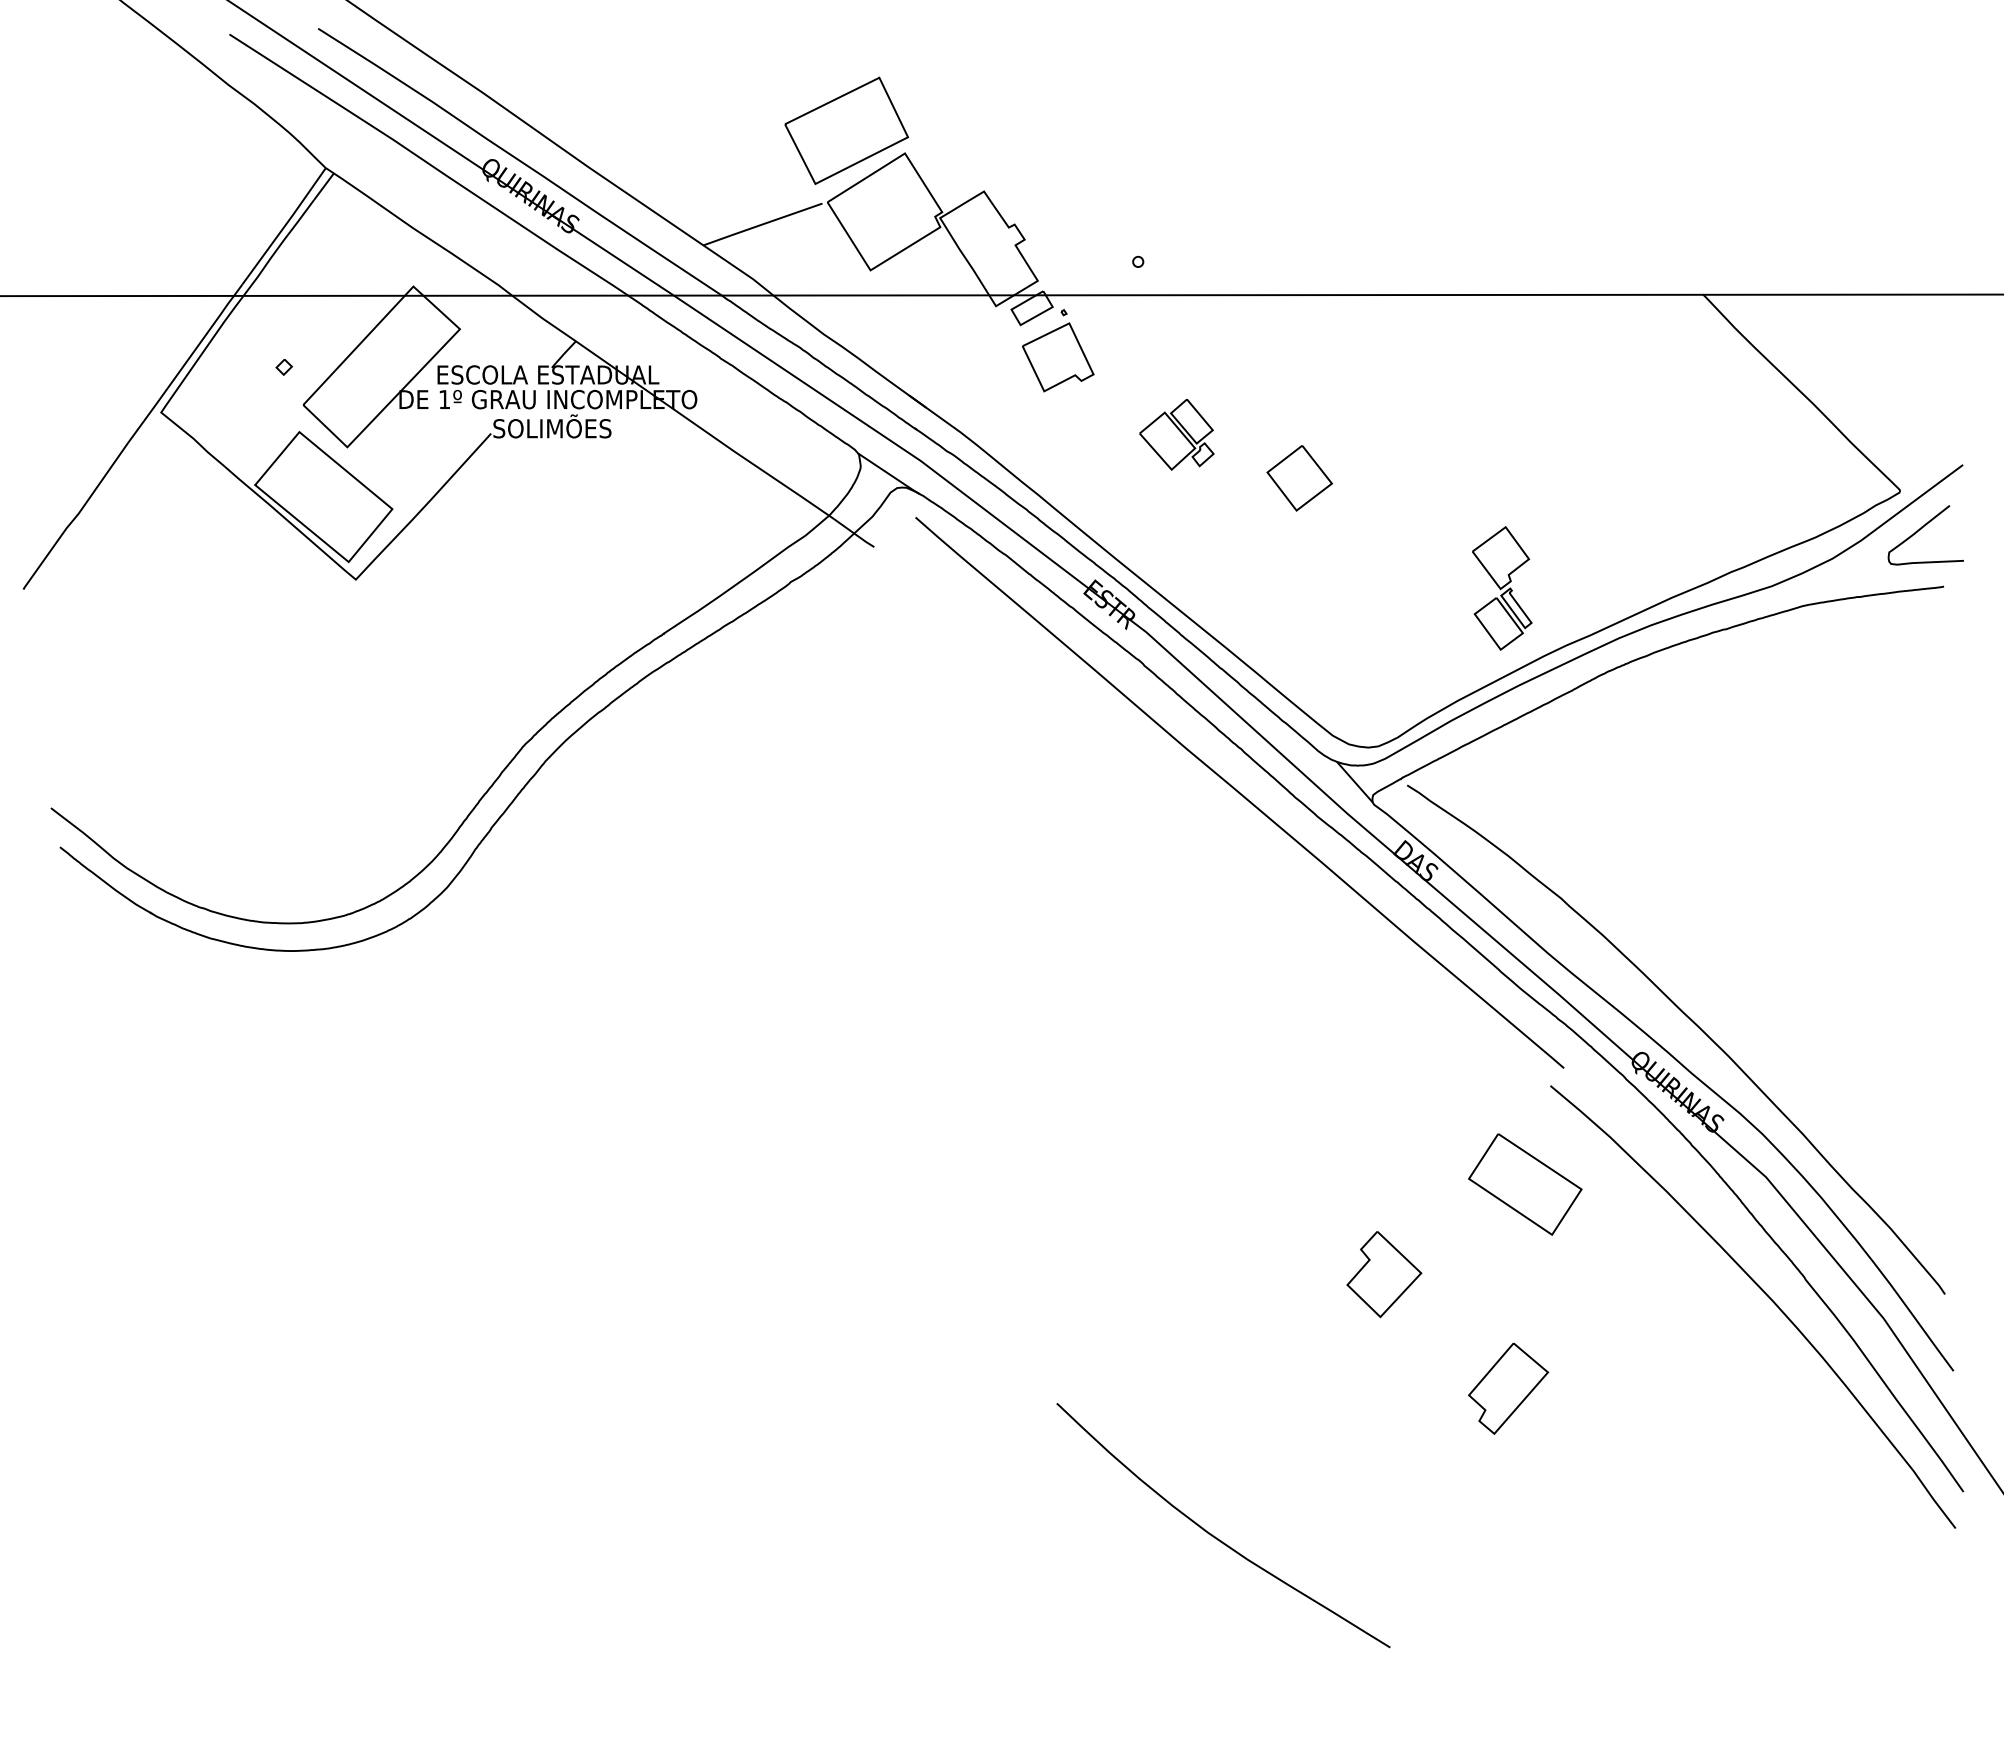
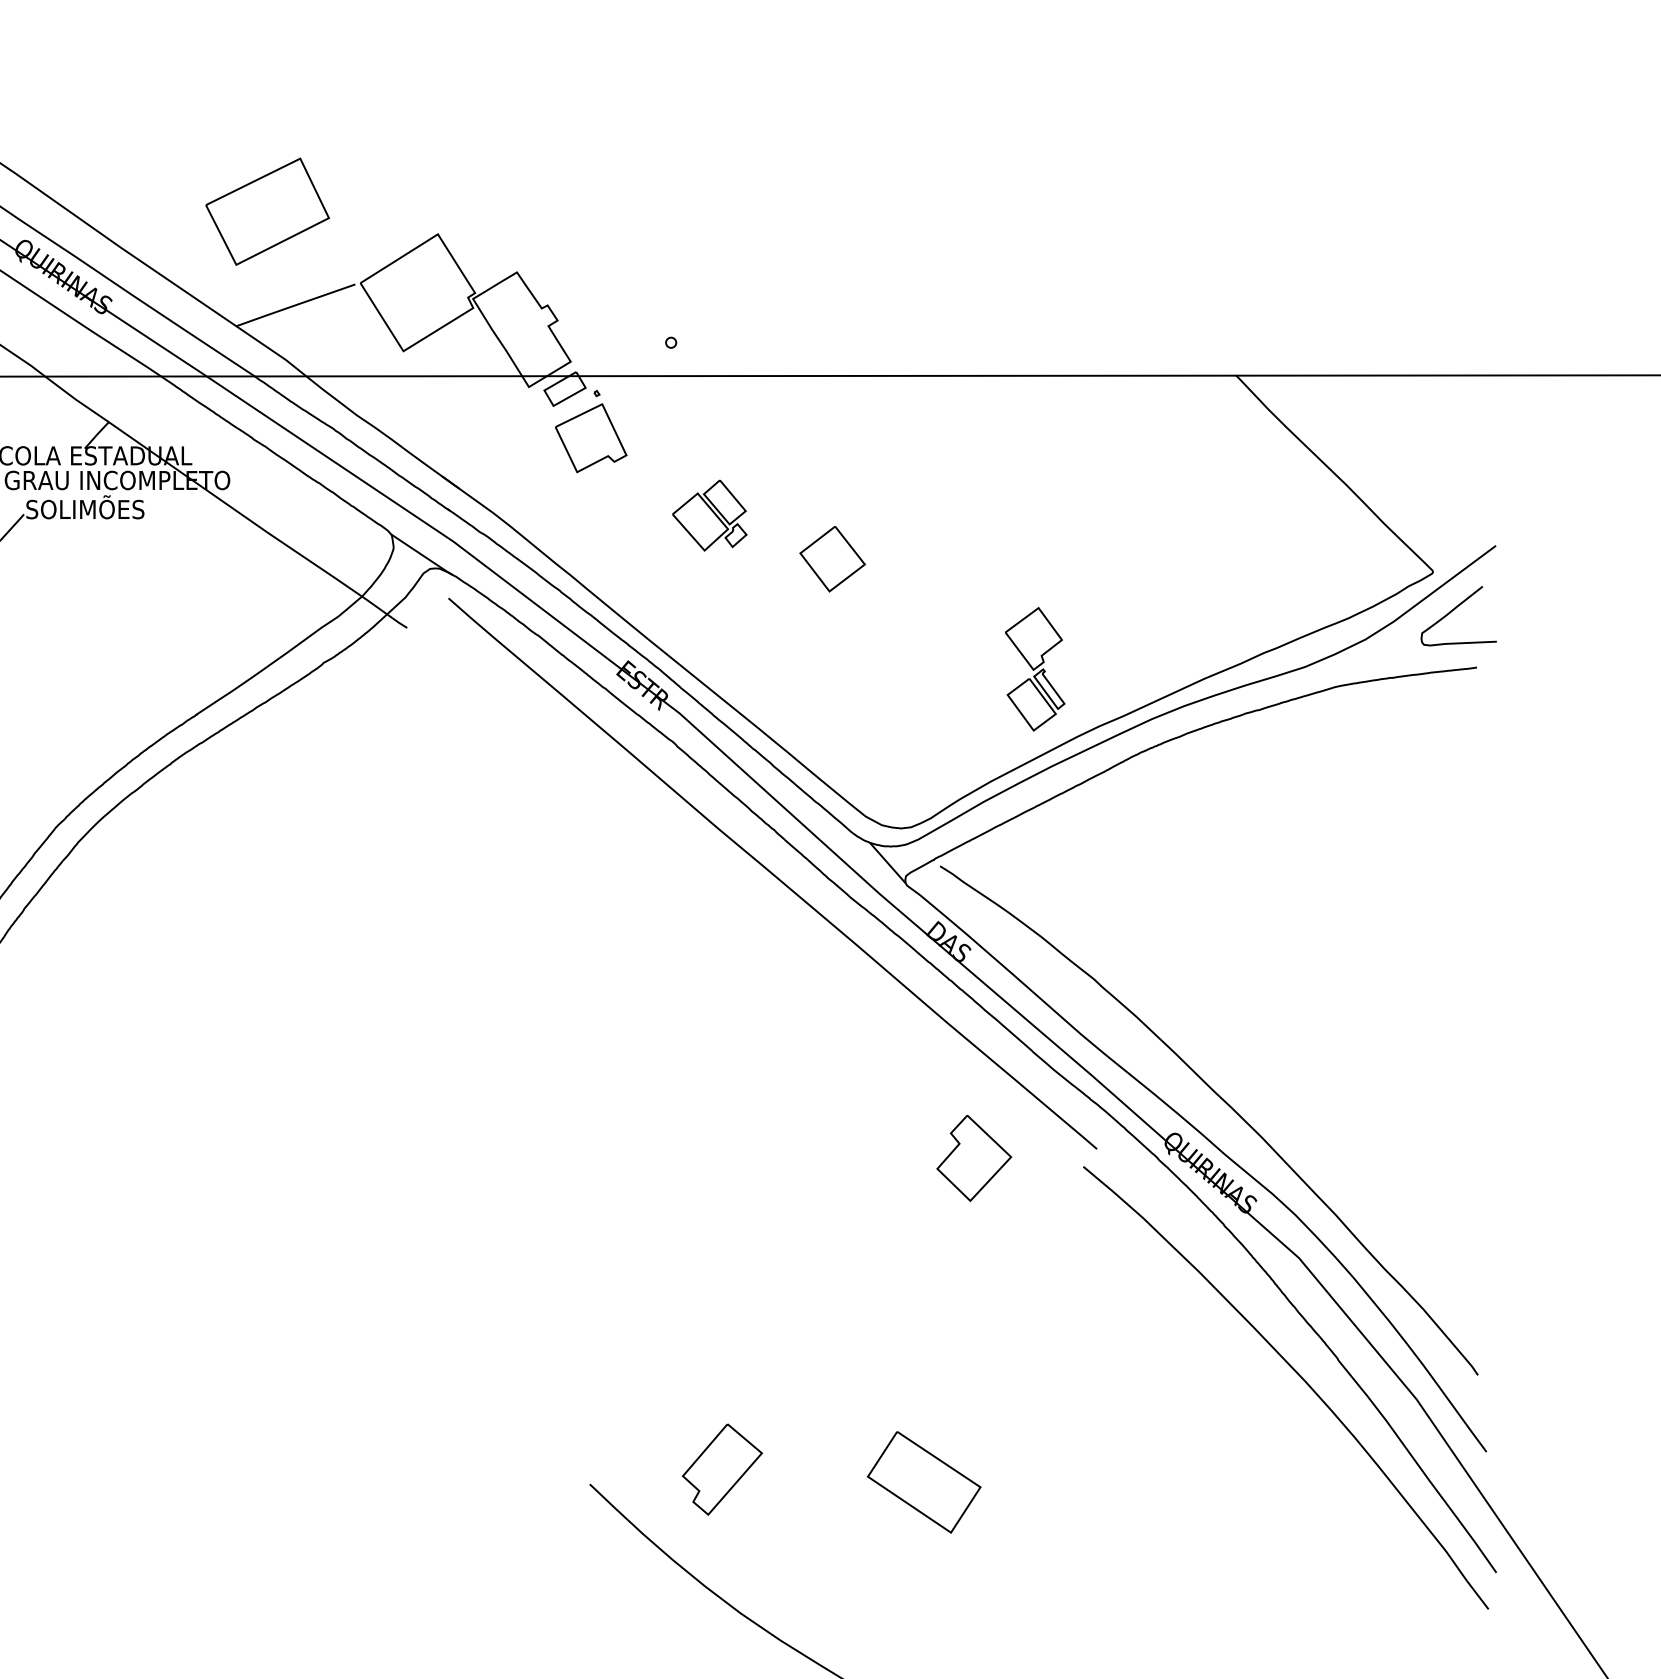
part: (846, 130) -> (267, 211), moved
part: (1525, 1184) -> (924, 1482), moved
part: (1384, 1274) -> (974, 1158), moved
part: (1508, 1388) -> (722, 1469), moved

